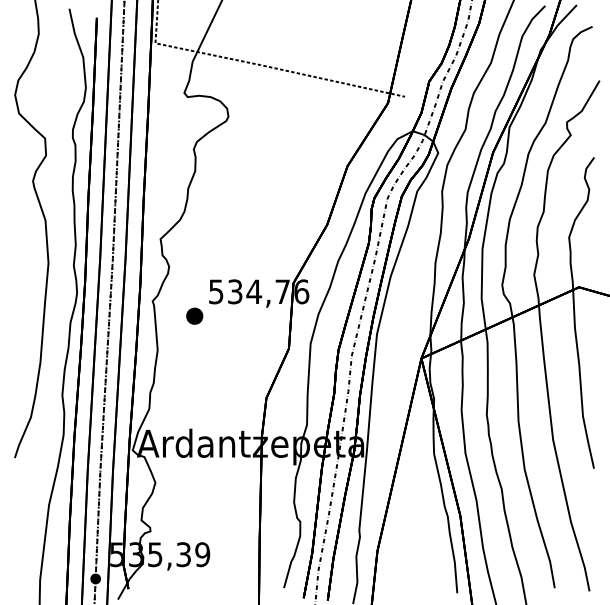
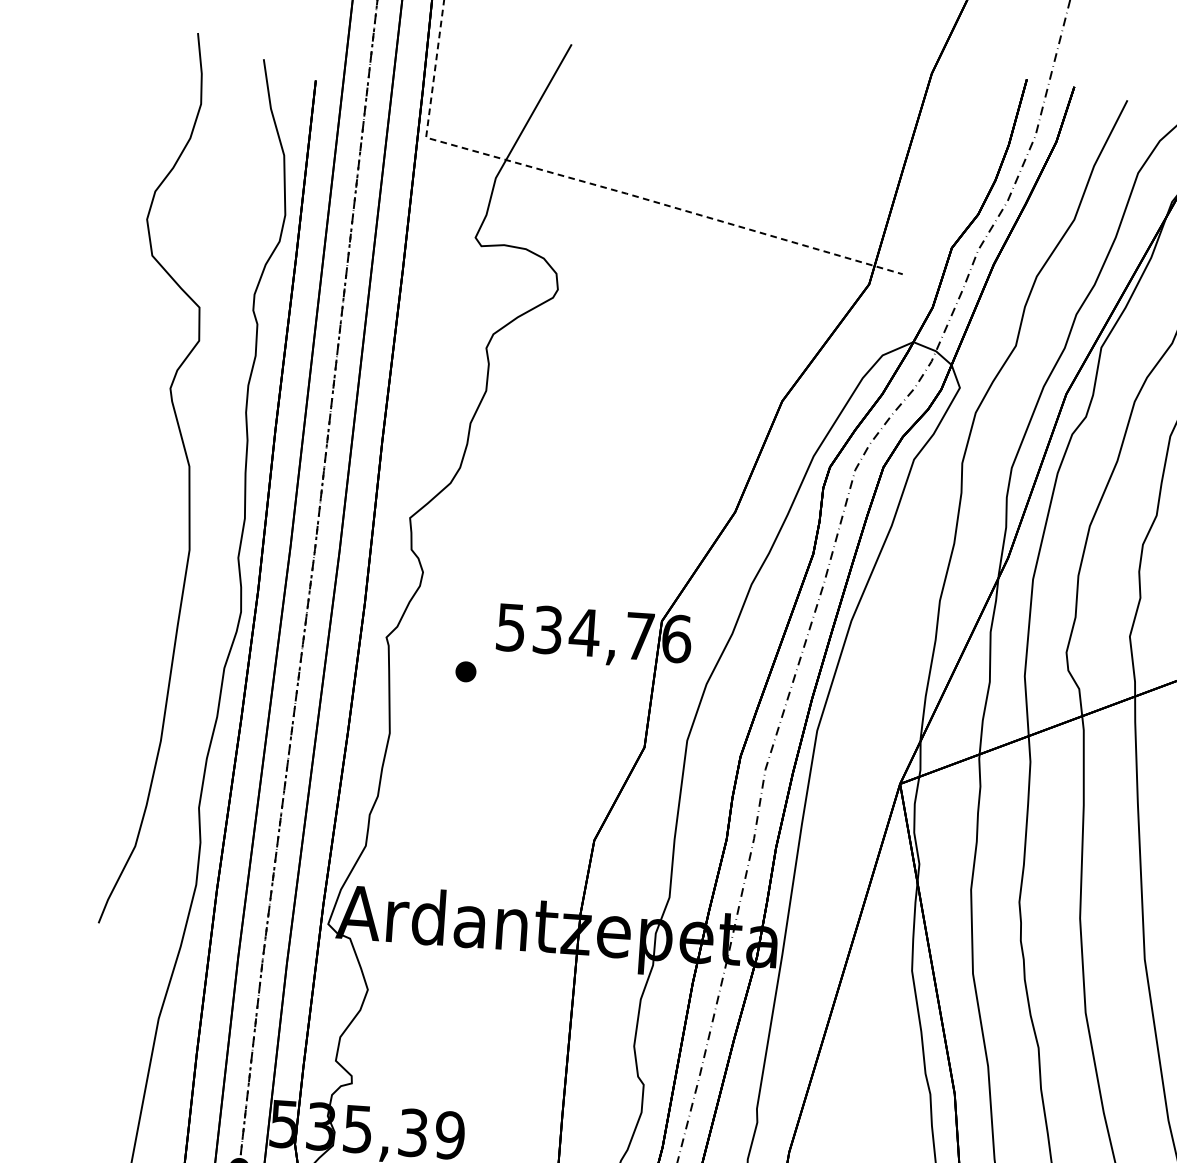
part: (194, 315) -> (465, 670), size x0.62

